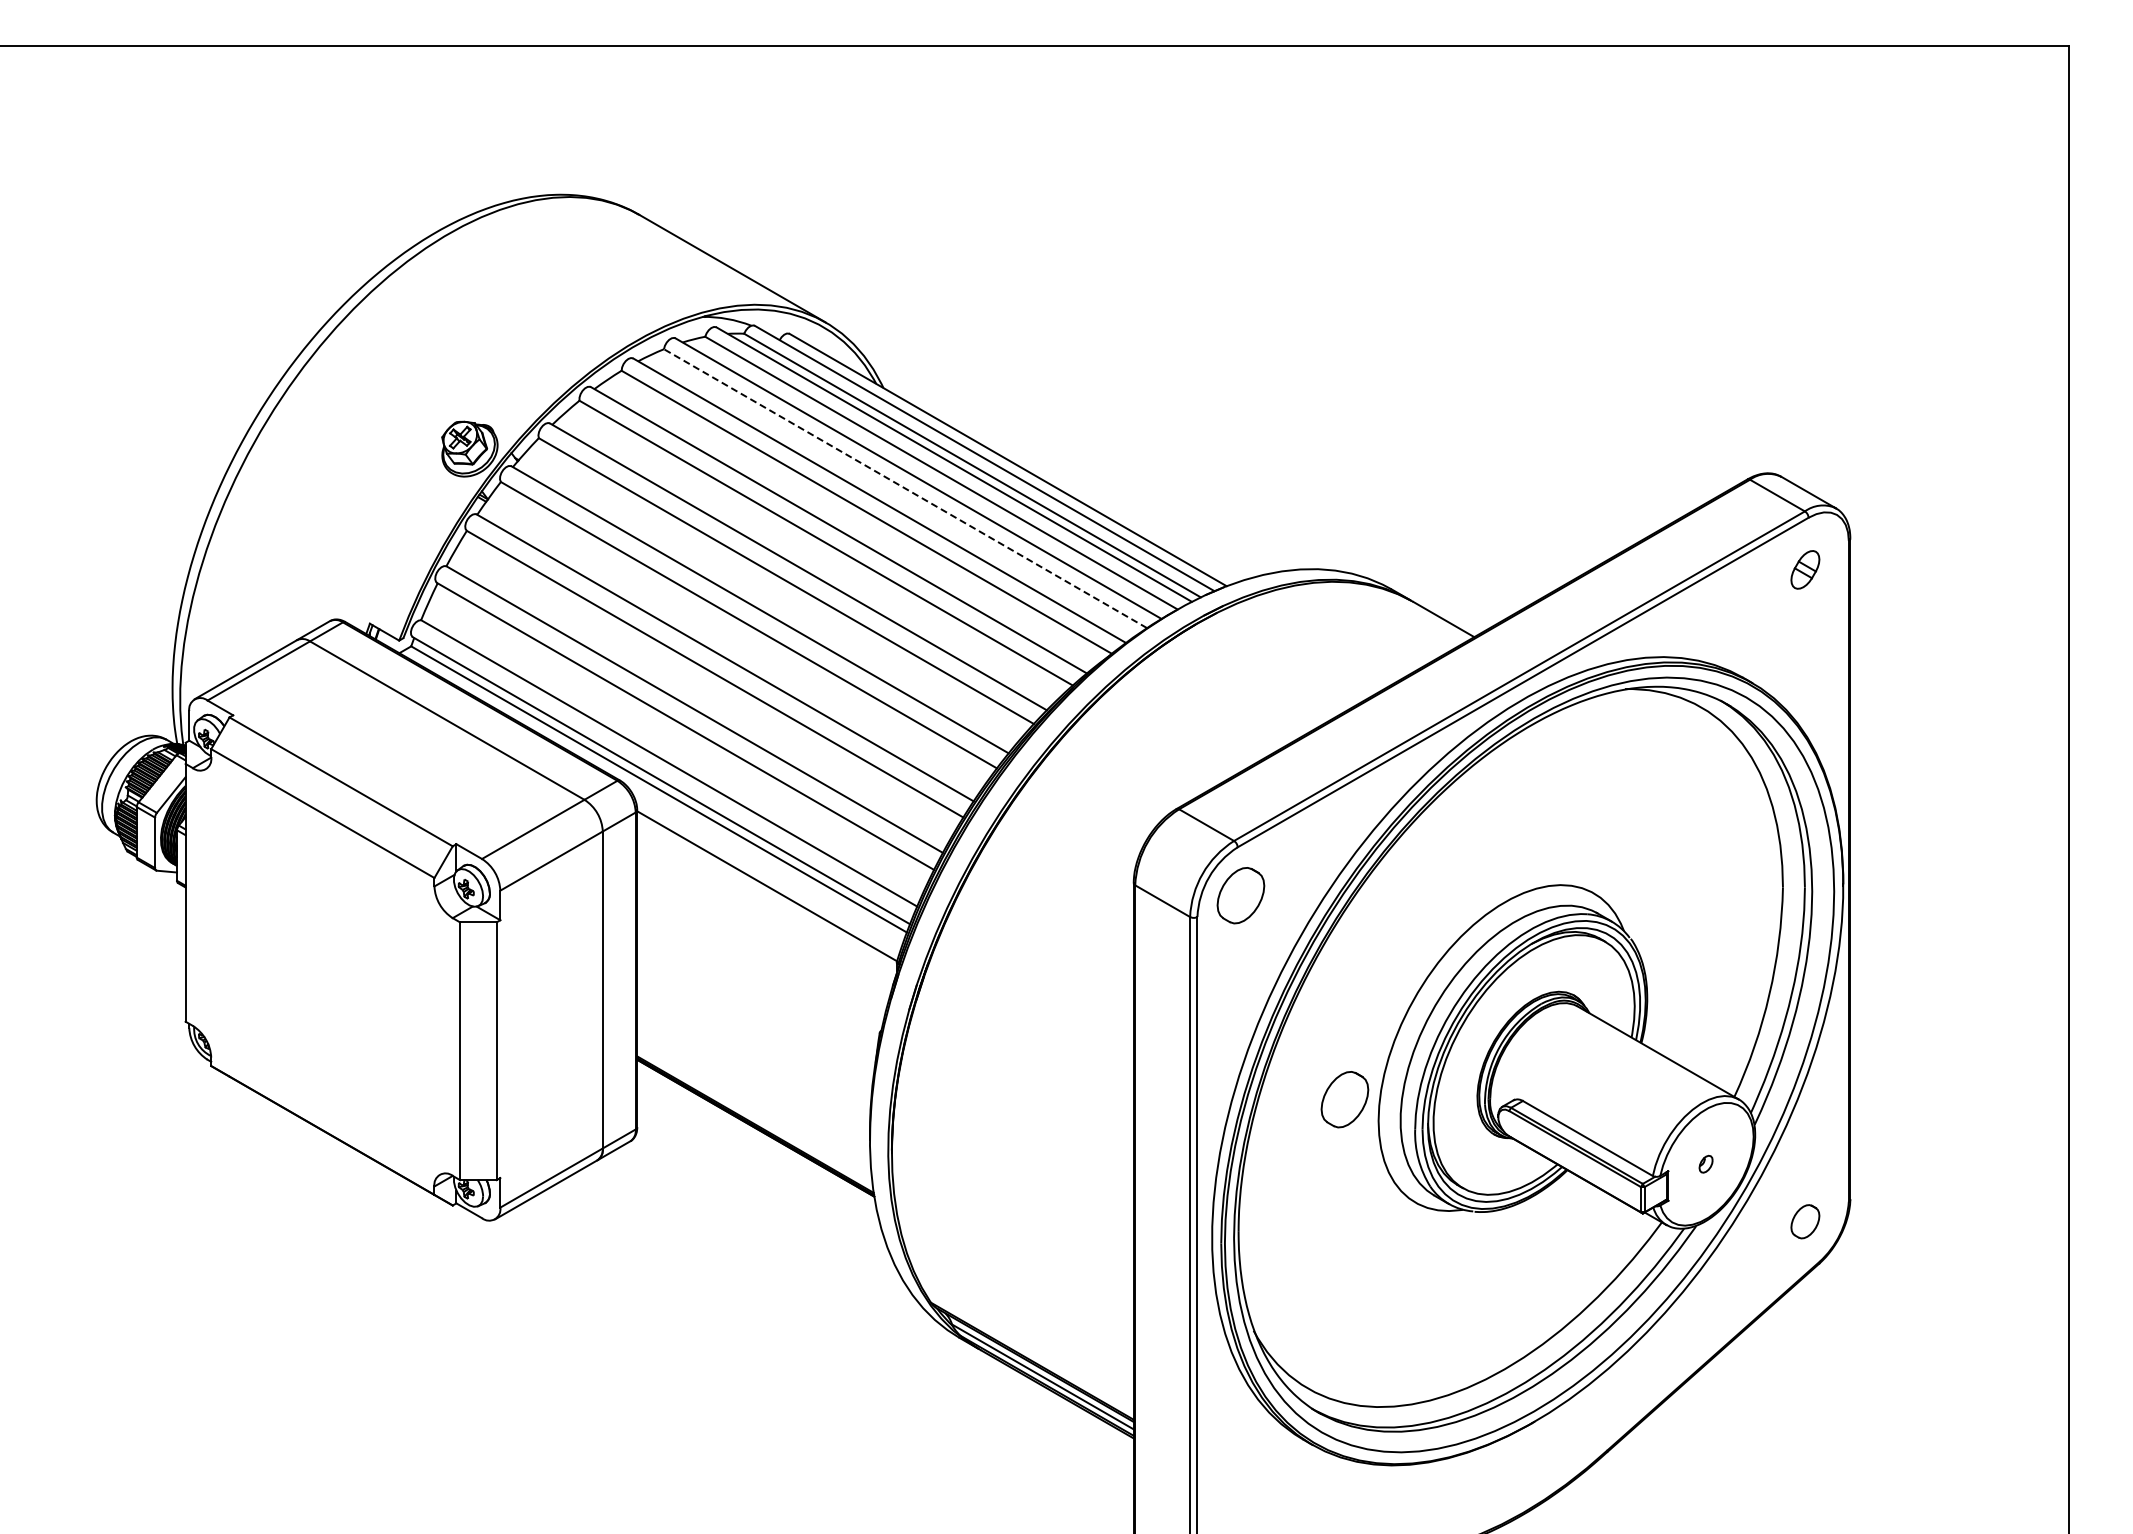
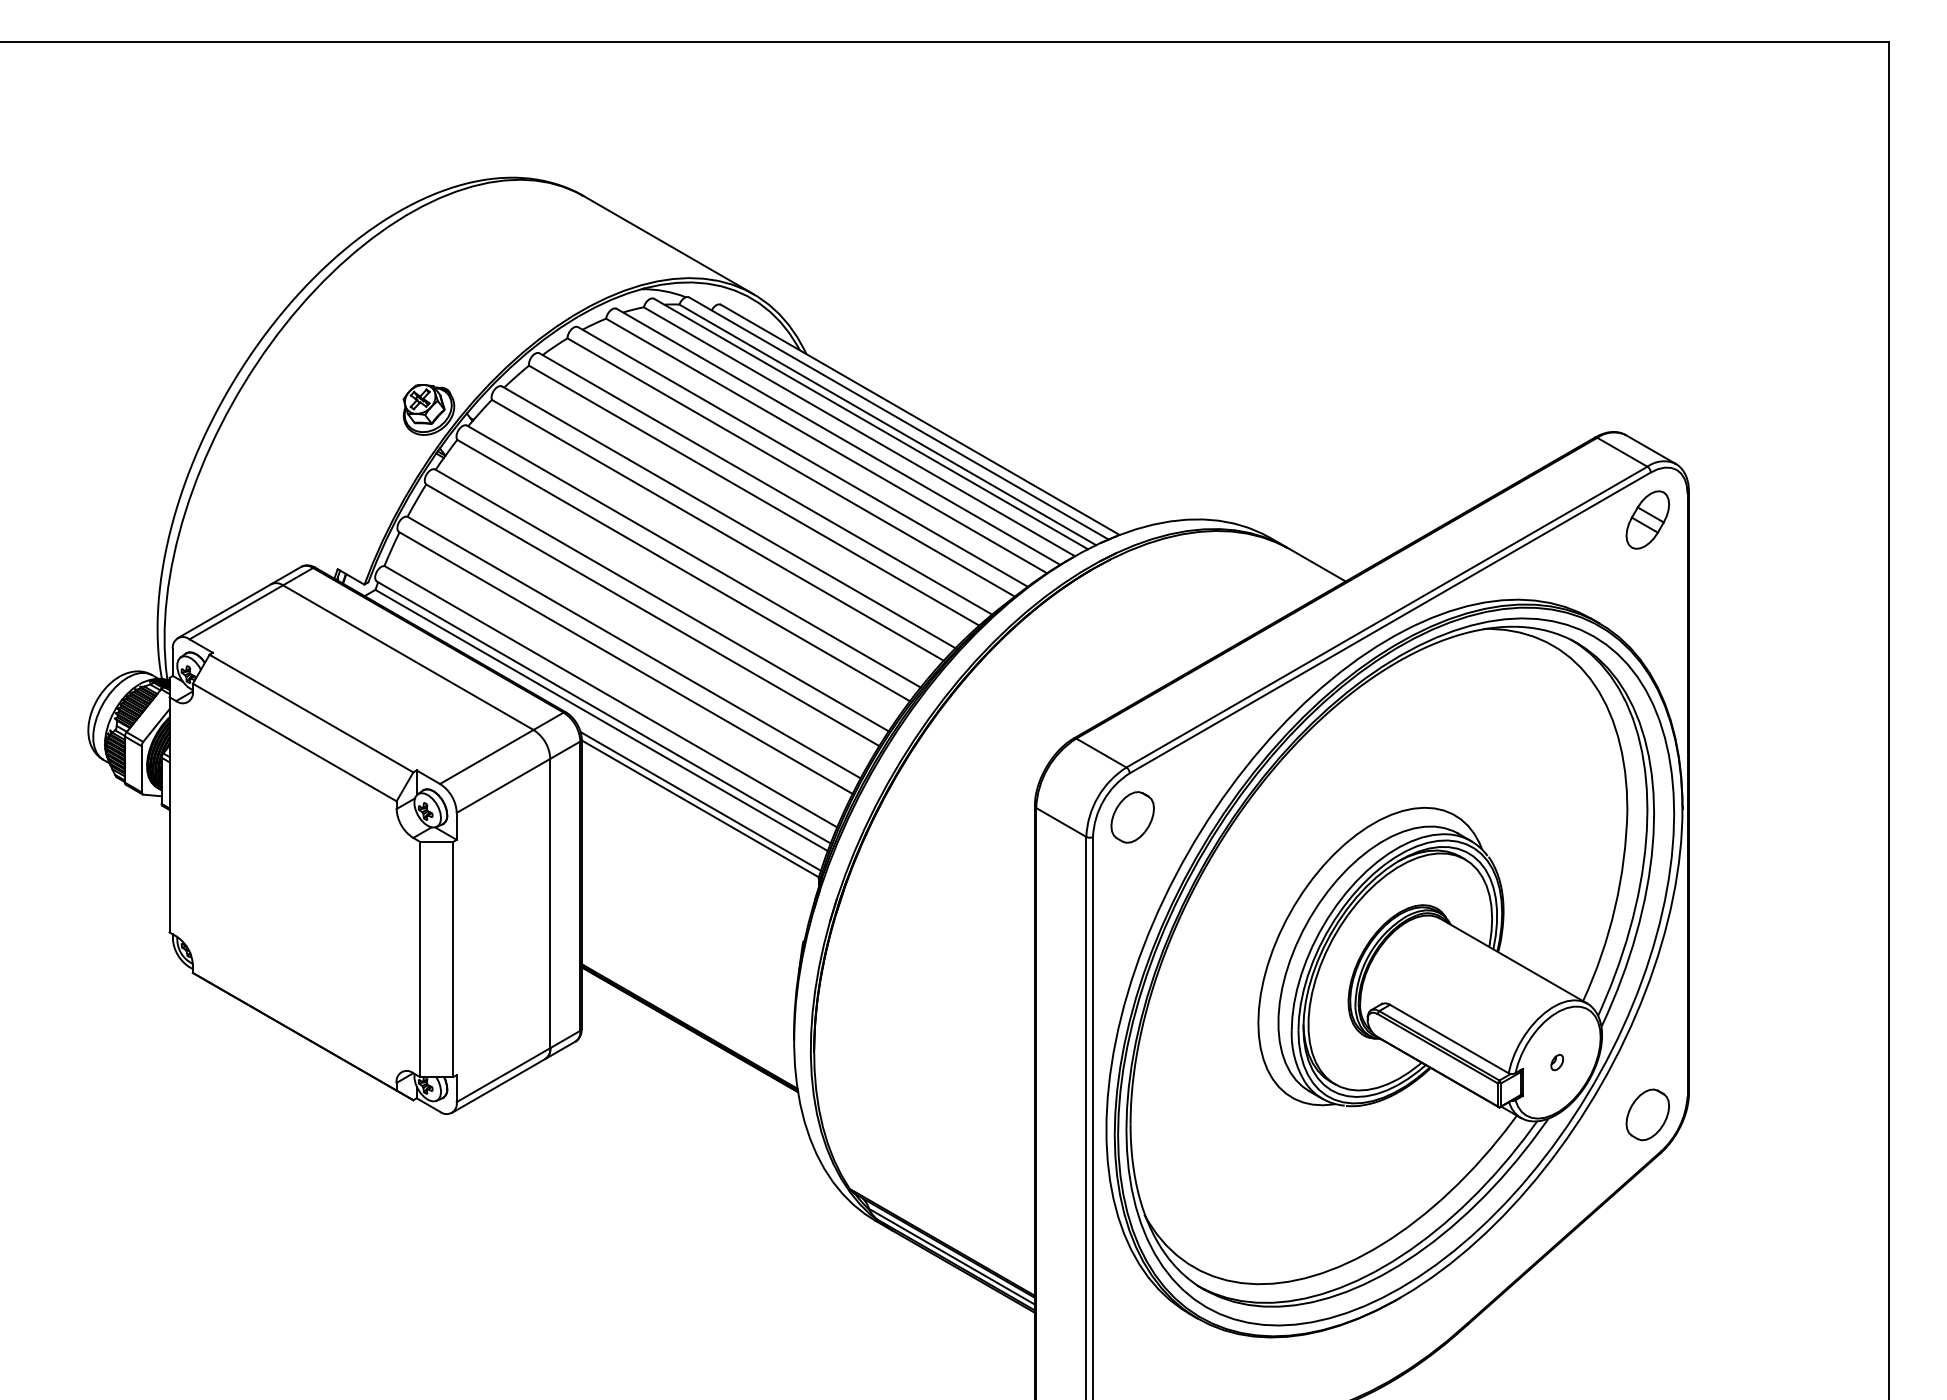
line: (905, 488) -> (826, 445), dashed -> solid
part: (1805, 569) -> (1647, 519), size x1.67
line: (767, 878) -> (700, 801), added
part: (1344, 1099) -> (1227, 1003), removed
part: (1805, 1221) -> (1647, 1114), size x1.67

